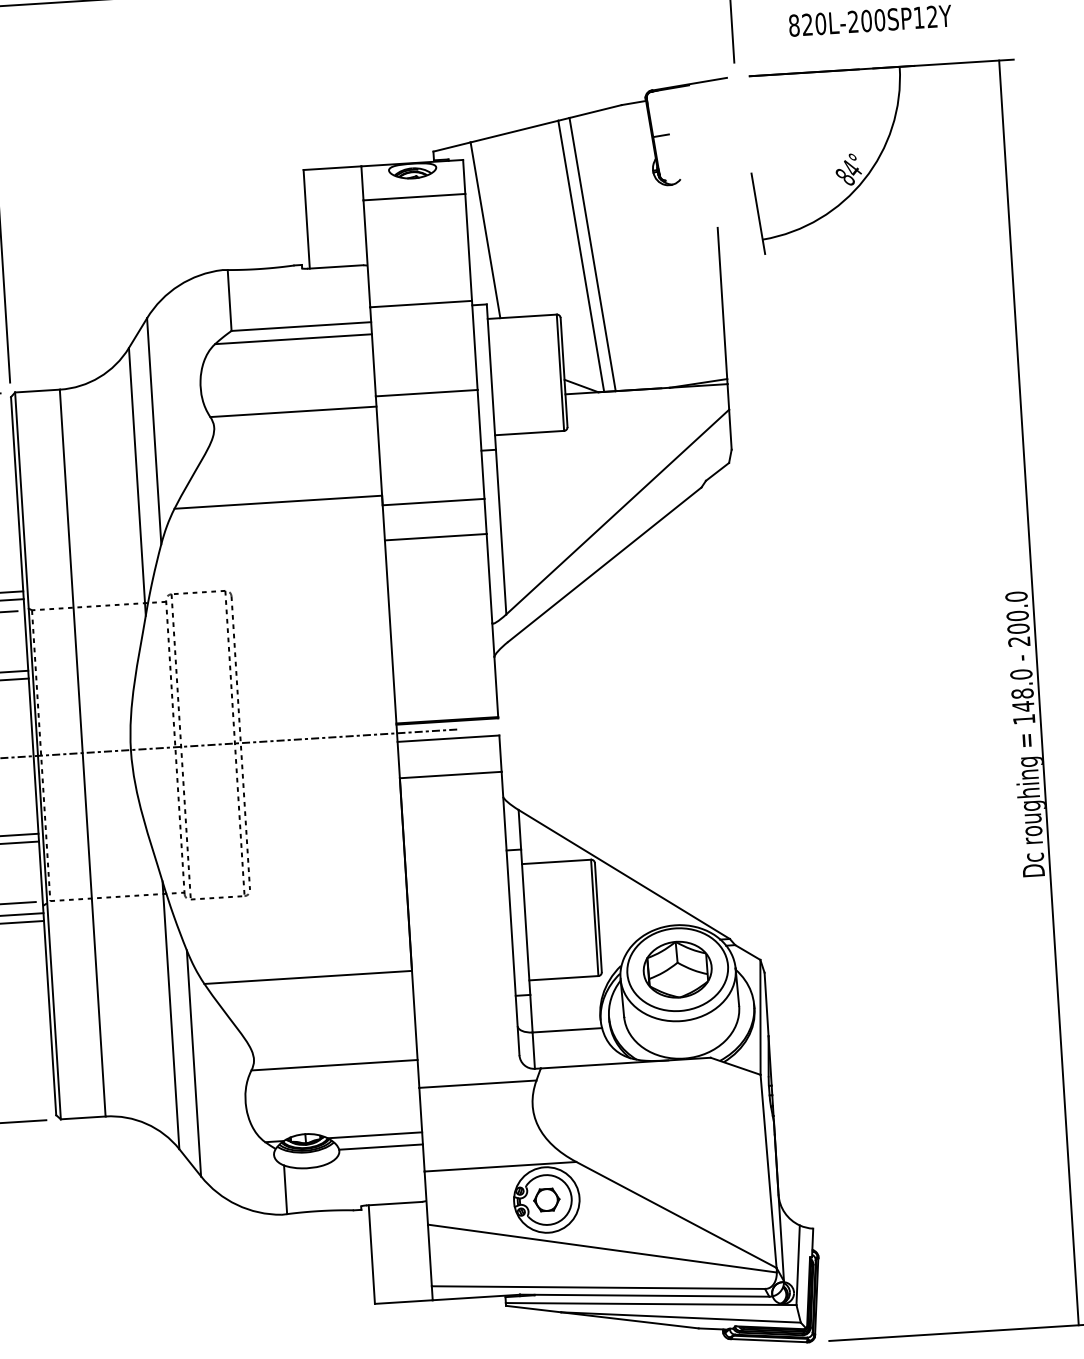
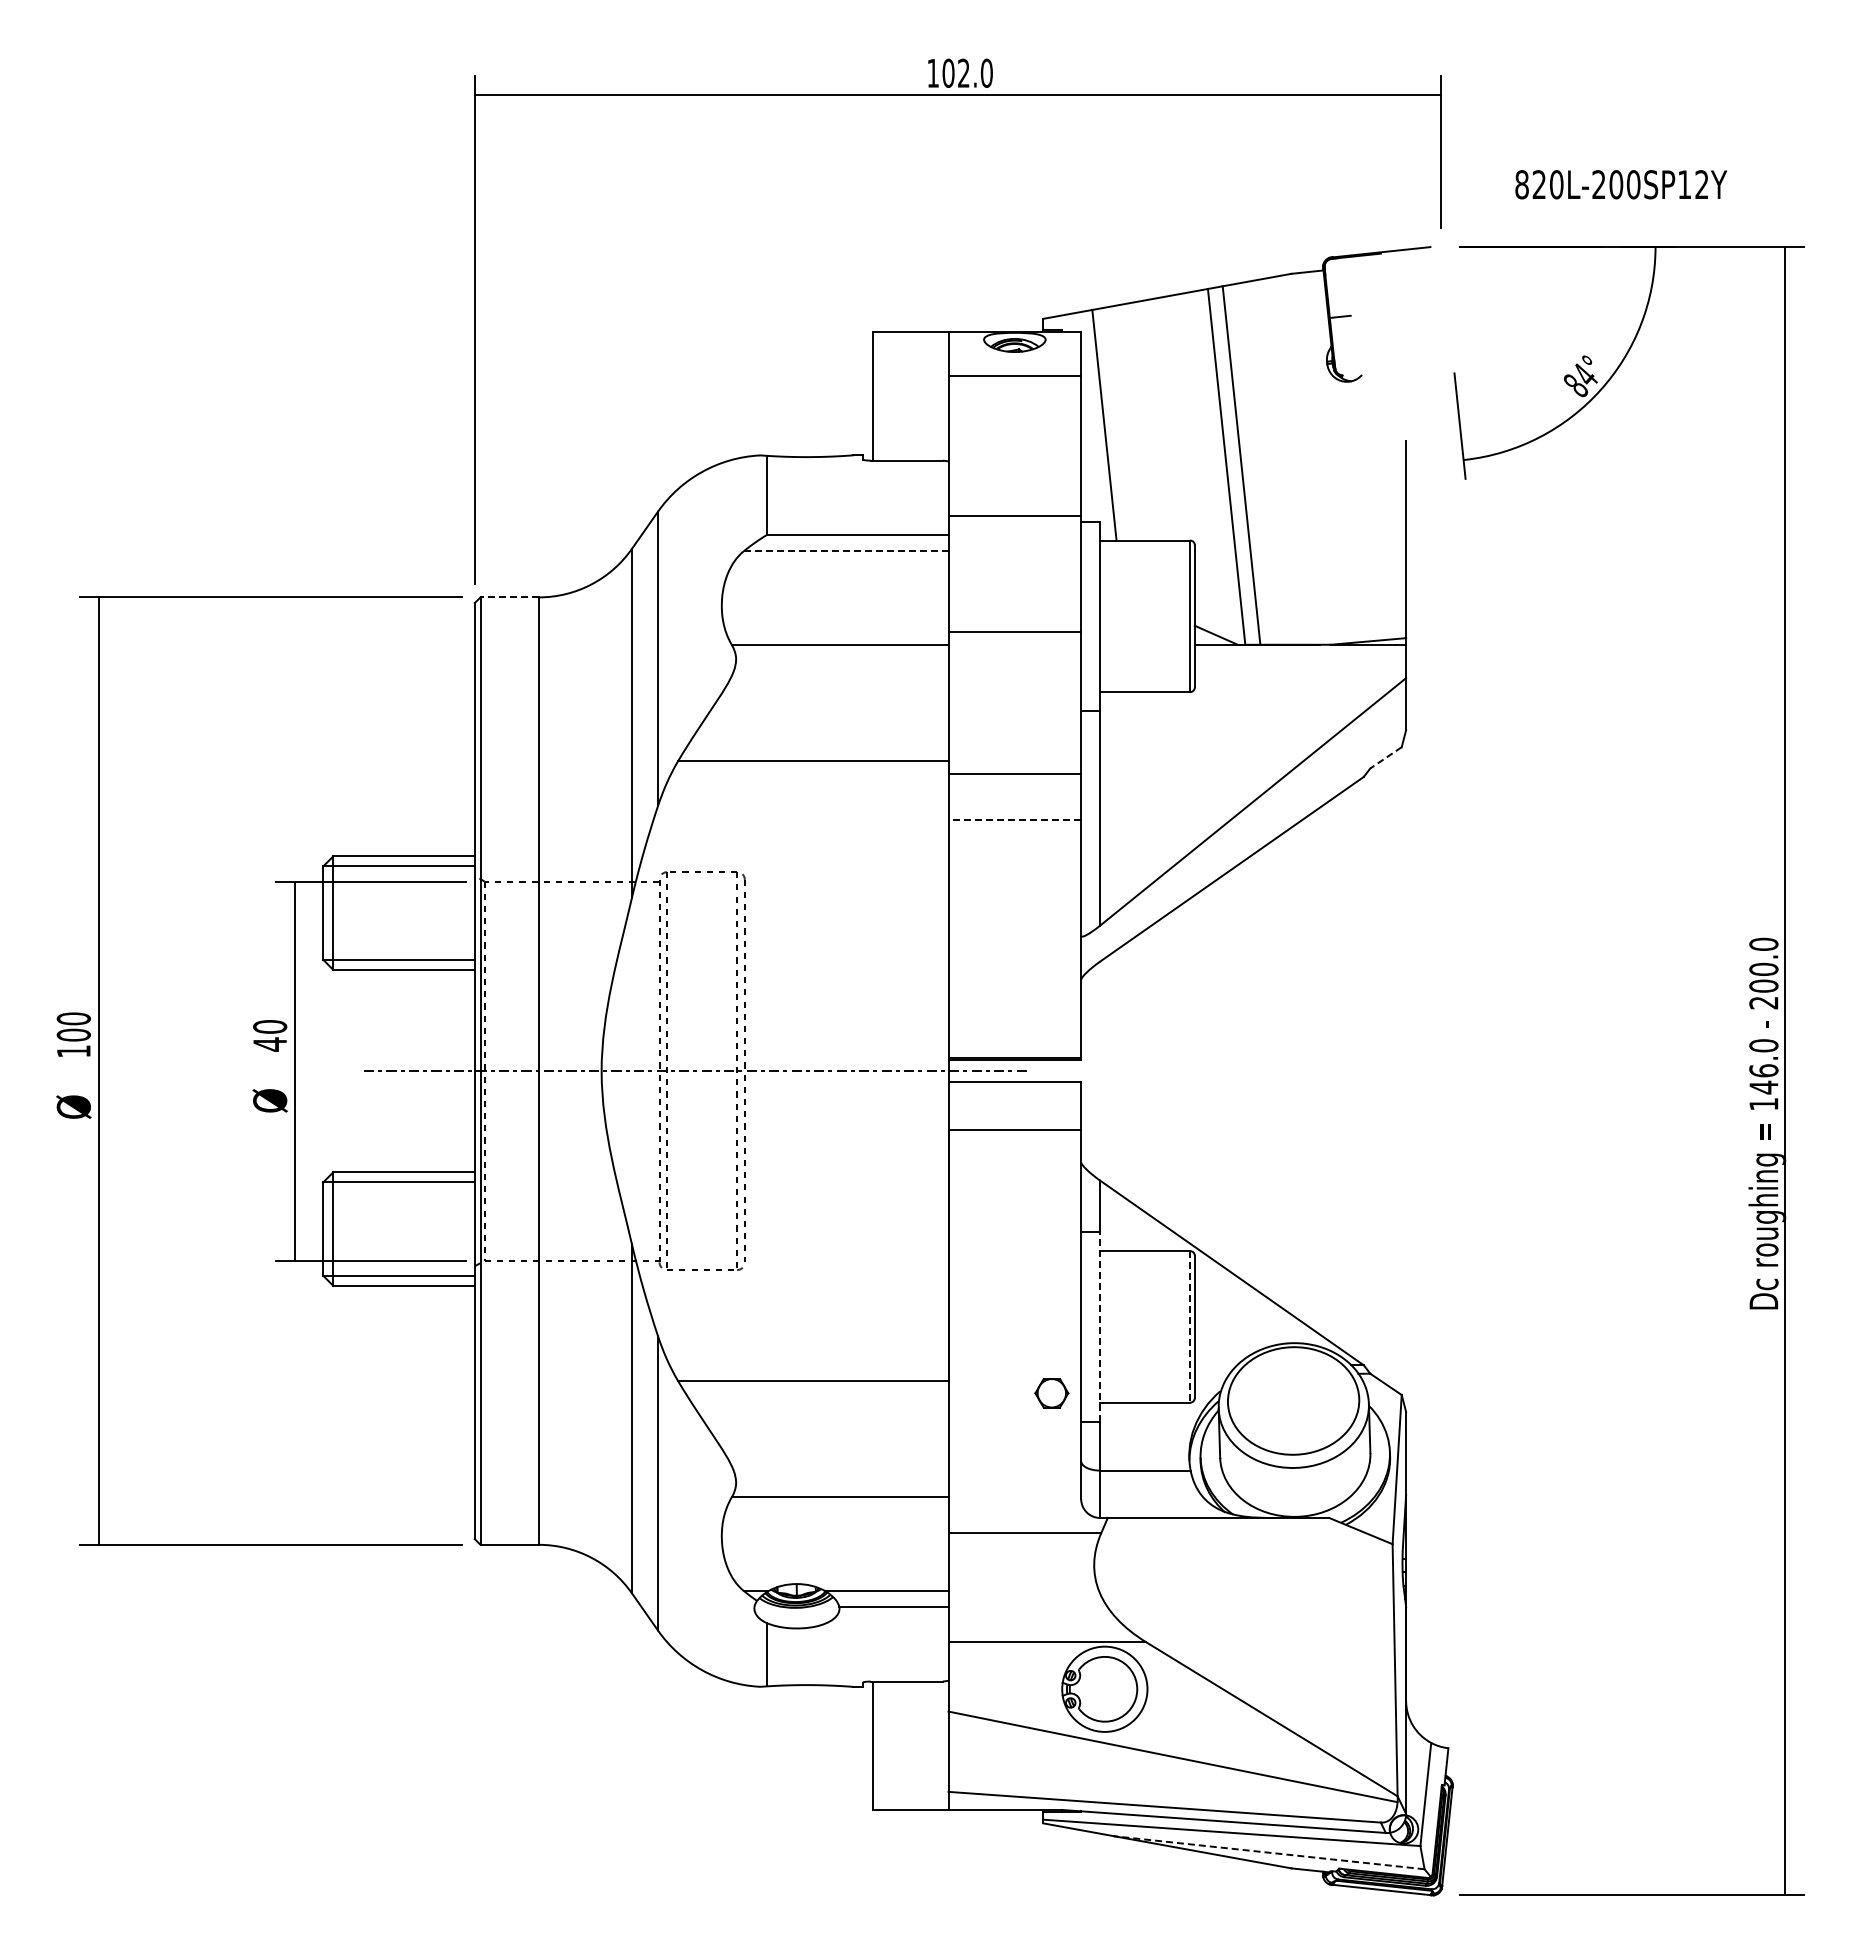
line: (292, 339) -> (845, 551), solid -> dashed
line: (37, 391) -> (509, 597), solid -> dashed
line: (717, 472) -> (1385, 758), solid -> dashed
line: (435, 537) -> (1014, 819), solid -> dashed
text: (1022, 693) -> (1763, 1070), 148.0 -> 146.0
line: (595, 917) -> (1190, 1326), solid -> dashed
line: (525, 921) -> (1100, 1326), solid -> dashed
part: (677, 969) -> (1293, 1400), removed
part: (546, 1200) -> (1051, 1393), moved
line: (680, 1317) -> (1268, 1852), solid -> dashed

